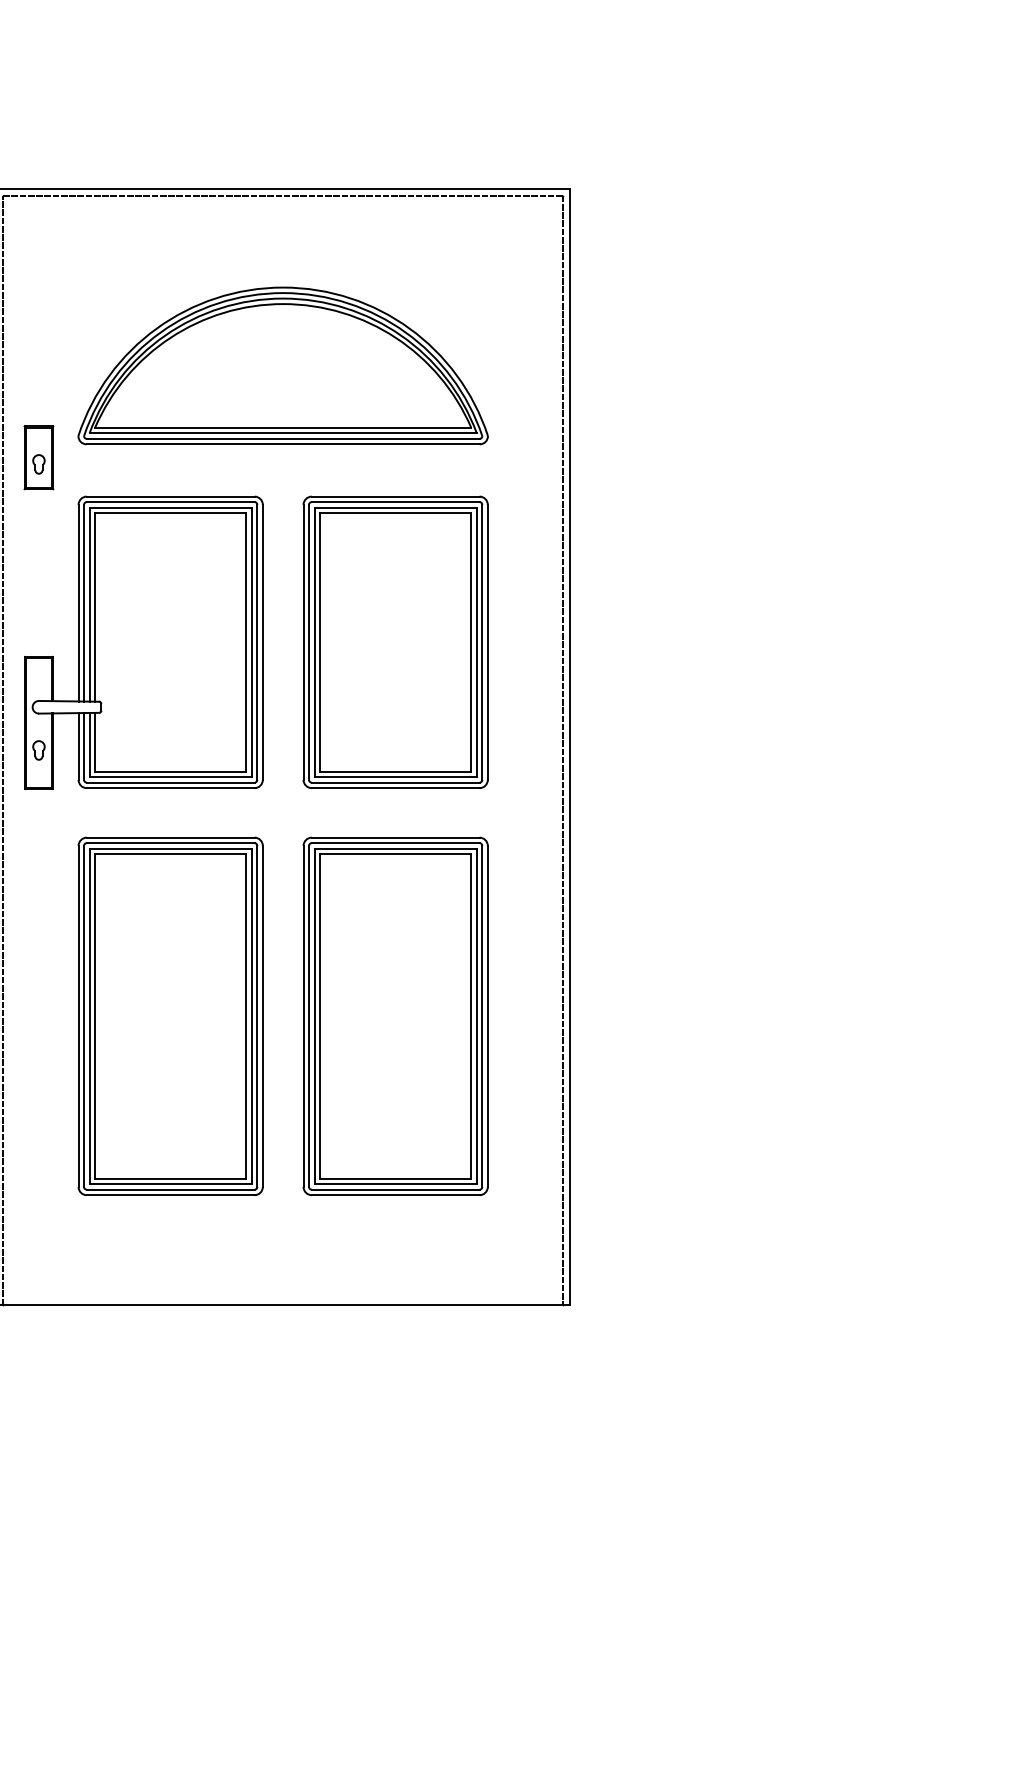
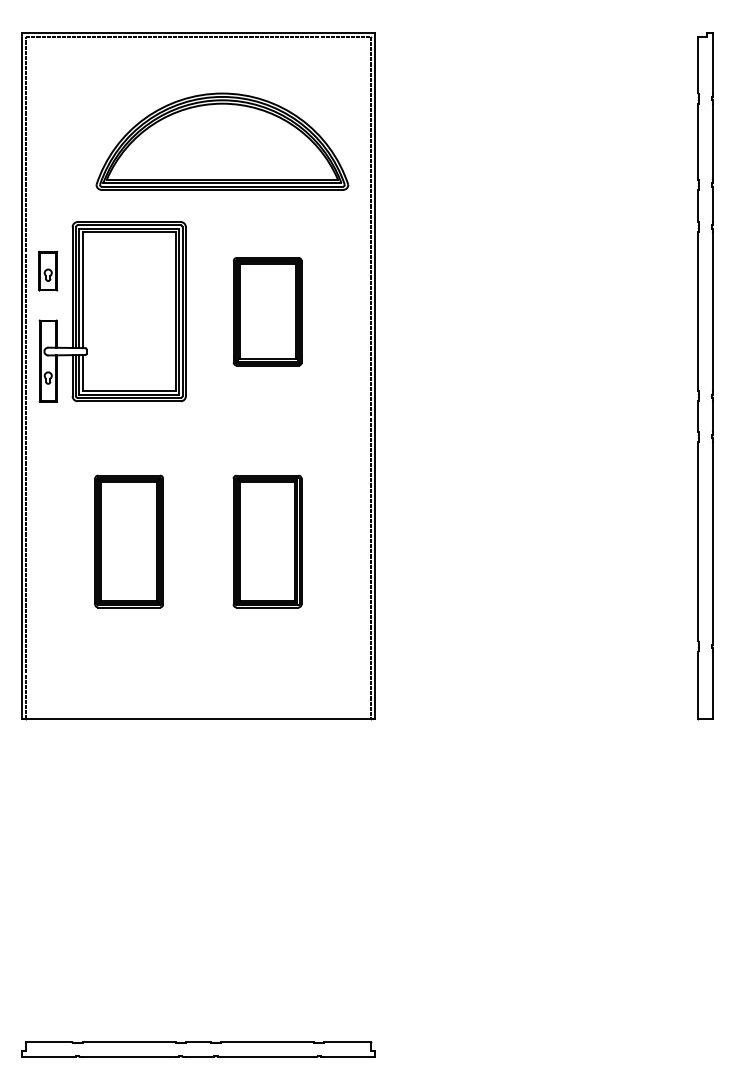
part: (283, 365) -> (222, 141), moved
part: (39, 456) -> (48, 270), moved
part: (395, 642) -> (267, 311), size x0.6
part: (169, 1016) -> (128, 541), size x0.6
part: (395, 1016) -> (267, 541), size x0.6

